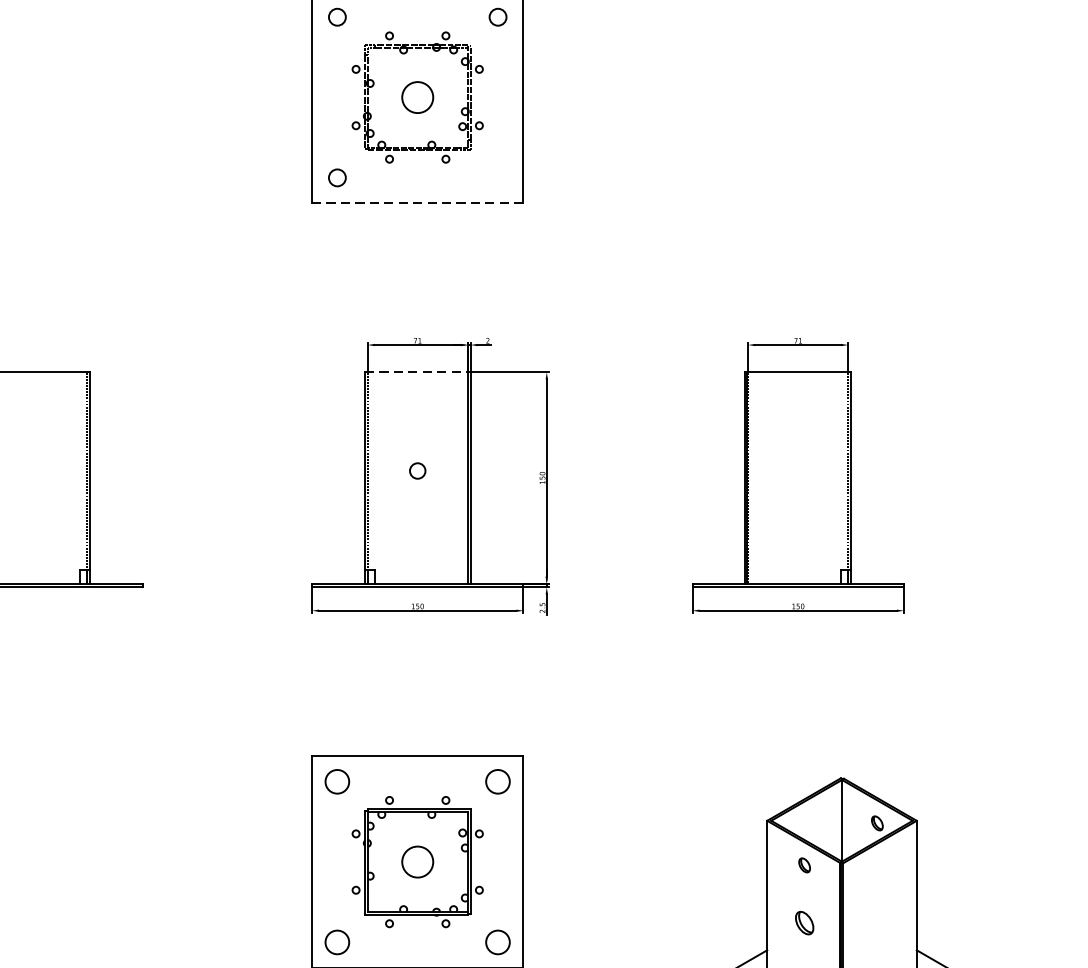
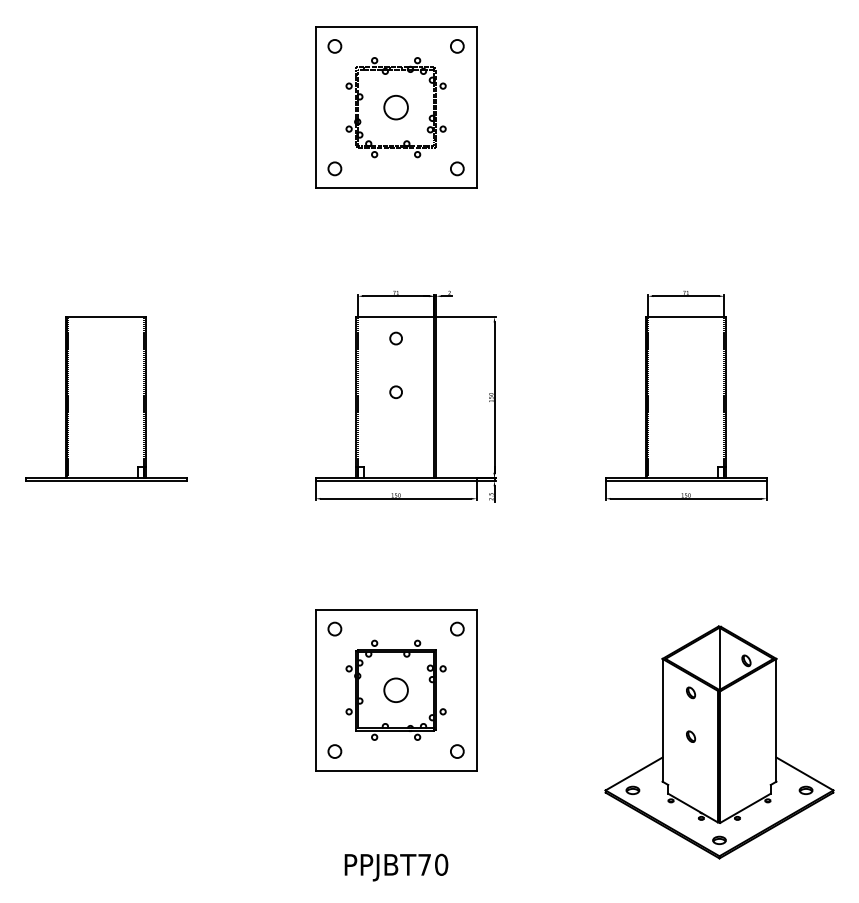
circle: (498, 177) -> (457, 168), added
line: (418, 203) -> (396, 188), dashed -> solid
line: (416, 372) -> (395, 317), dashed -> solid
circle: (416, 400) -> (395, 338), added
circle: (336, 780) -> (334, 628), size x0.71
circle: (498, 780) -> (457, 628), size x0.71
part: (803, 922) -> (690, 736), size x0.62
circle: (336, 942) -> (334, 751), size x0.71
circle: (498, 942) -> (457, 751), size x0.71

